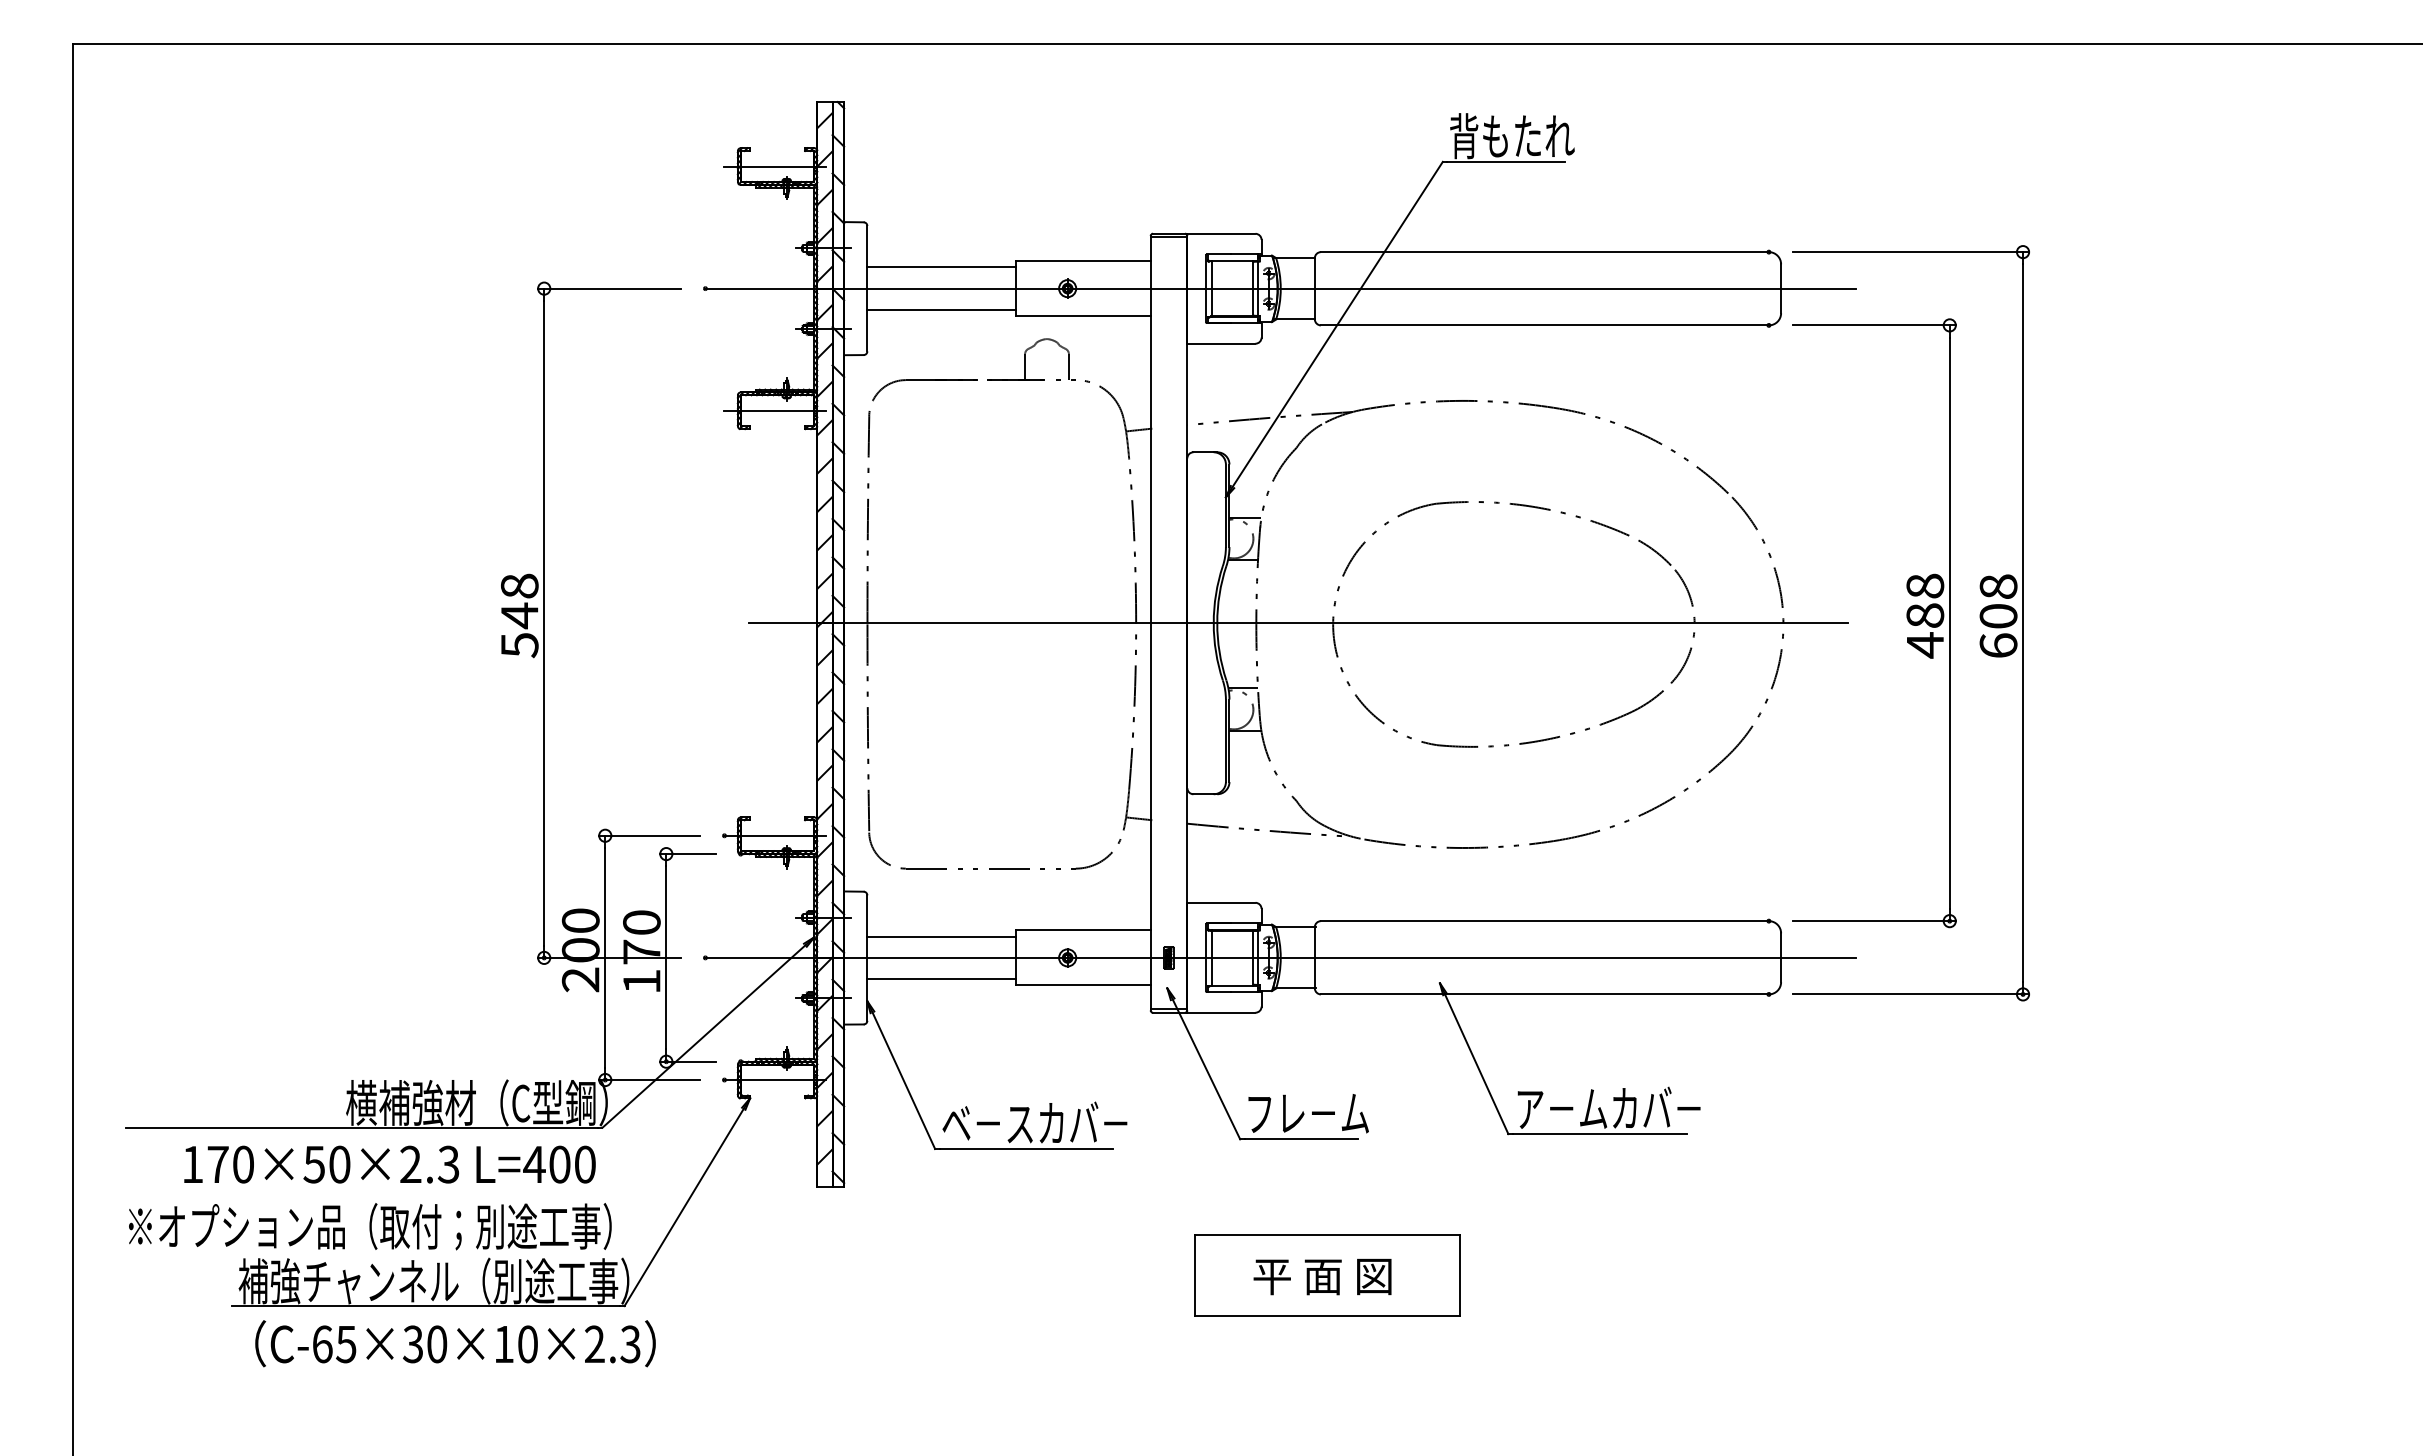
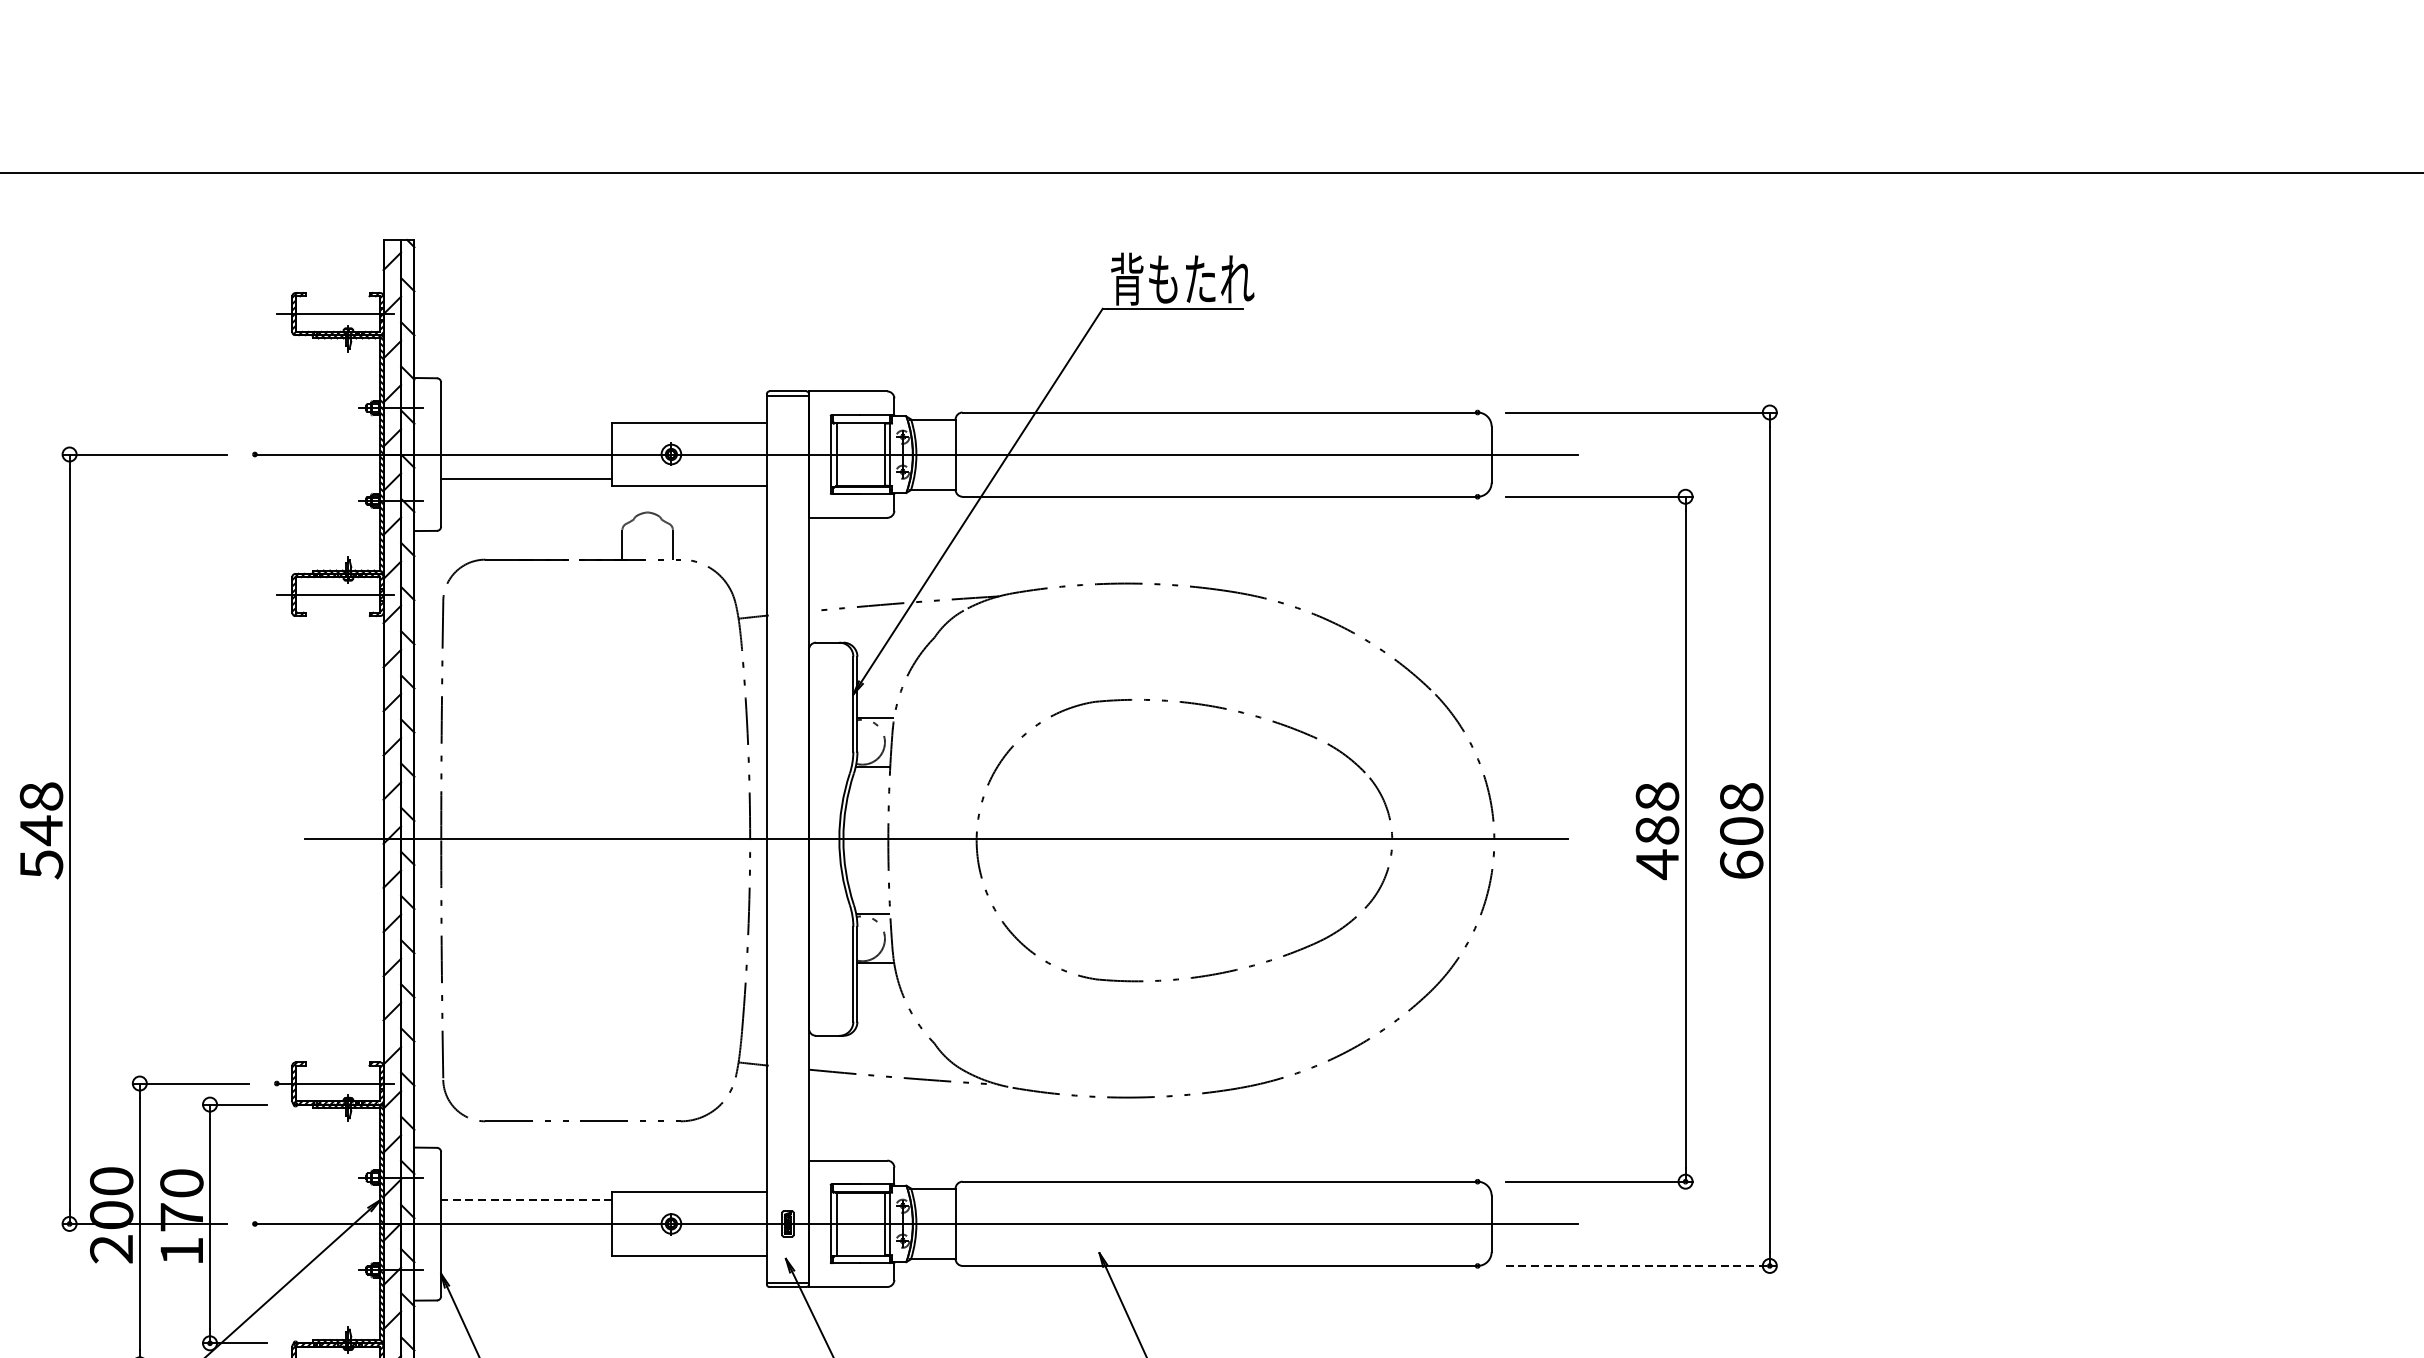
line: (941, 267) -> (526, 430), removed
line: (941, 936) -> (526, 1199), solid -> dashed
line: (941, 979) -> (526, 1248), removed
line: (1911, 994) -> (1641, 1266), solid -> dashed

